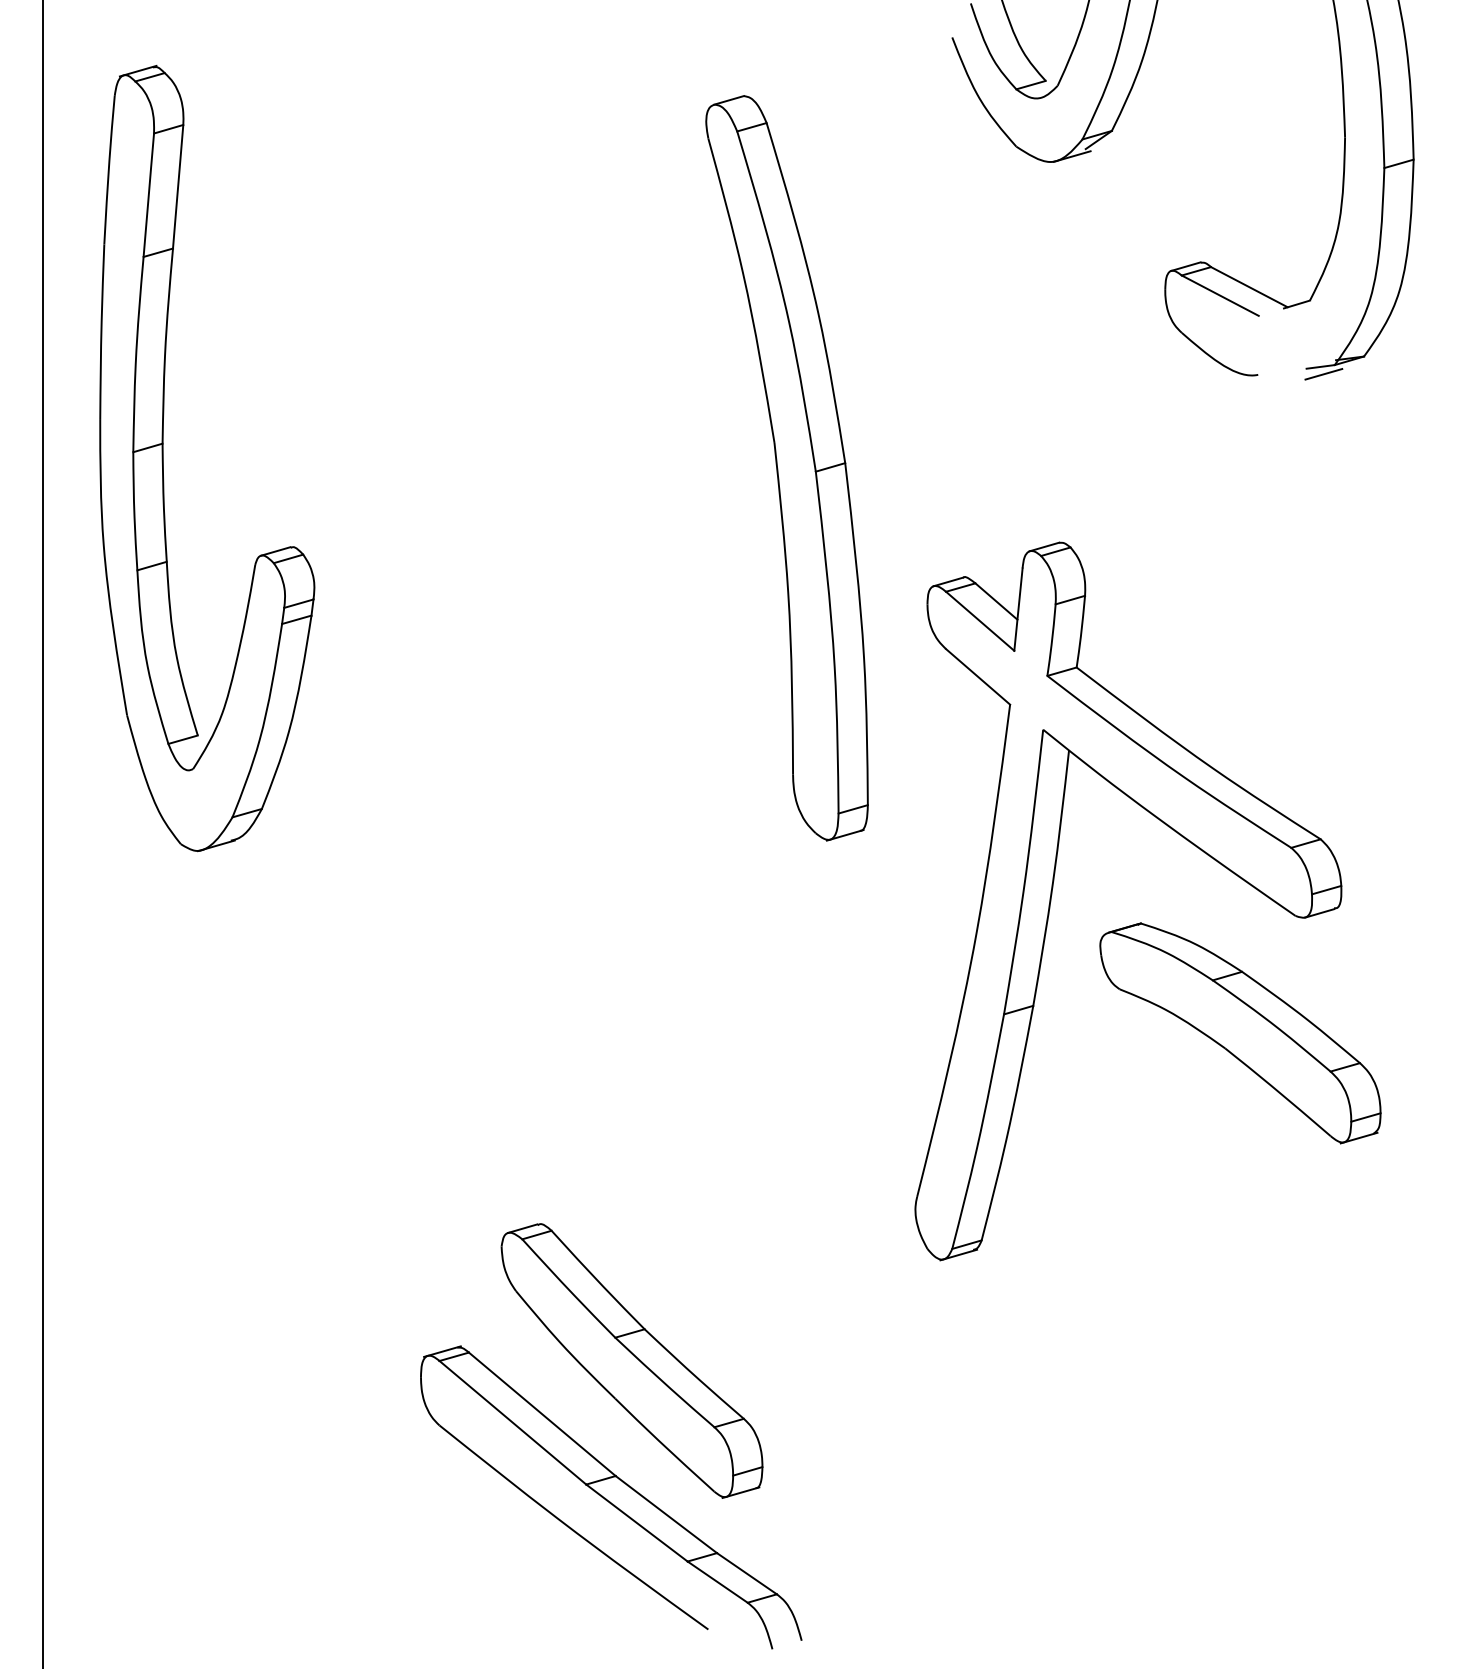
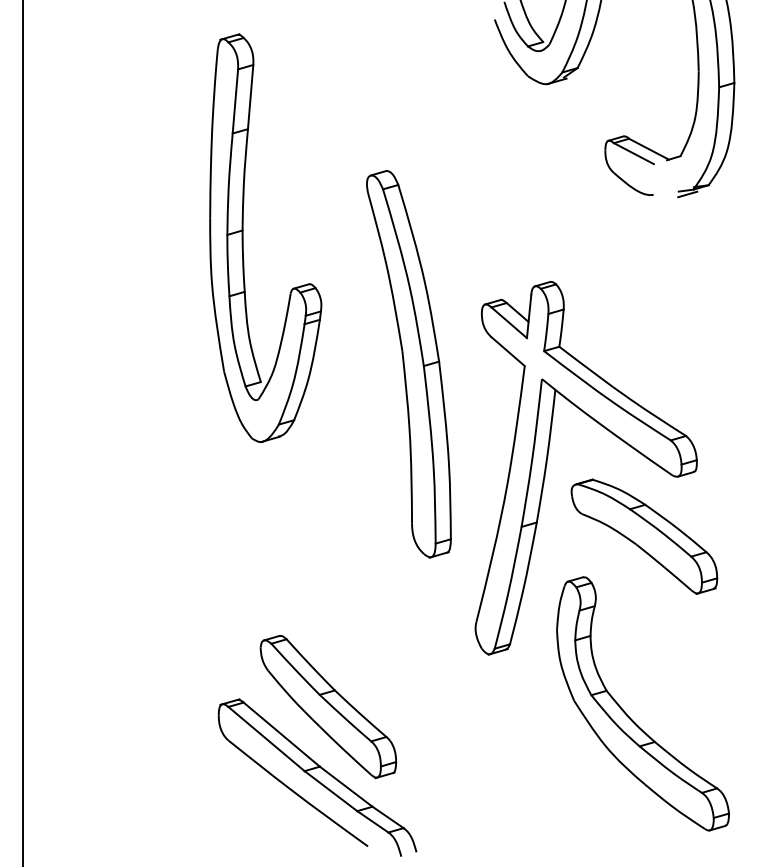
part: (164, 459) -> (243, 238), moved
part: (786, 468) -> (408, 364), moved
part: (1211, 1379) -> (629, 716), added

